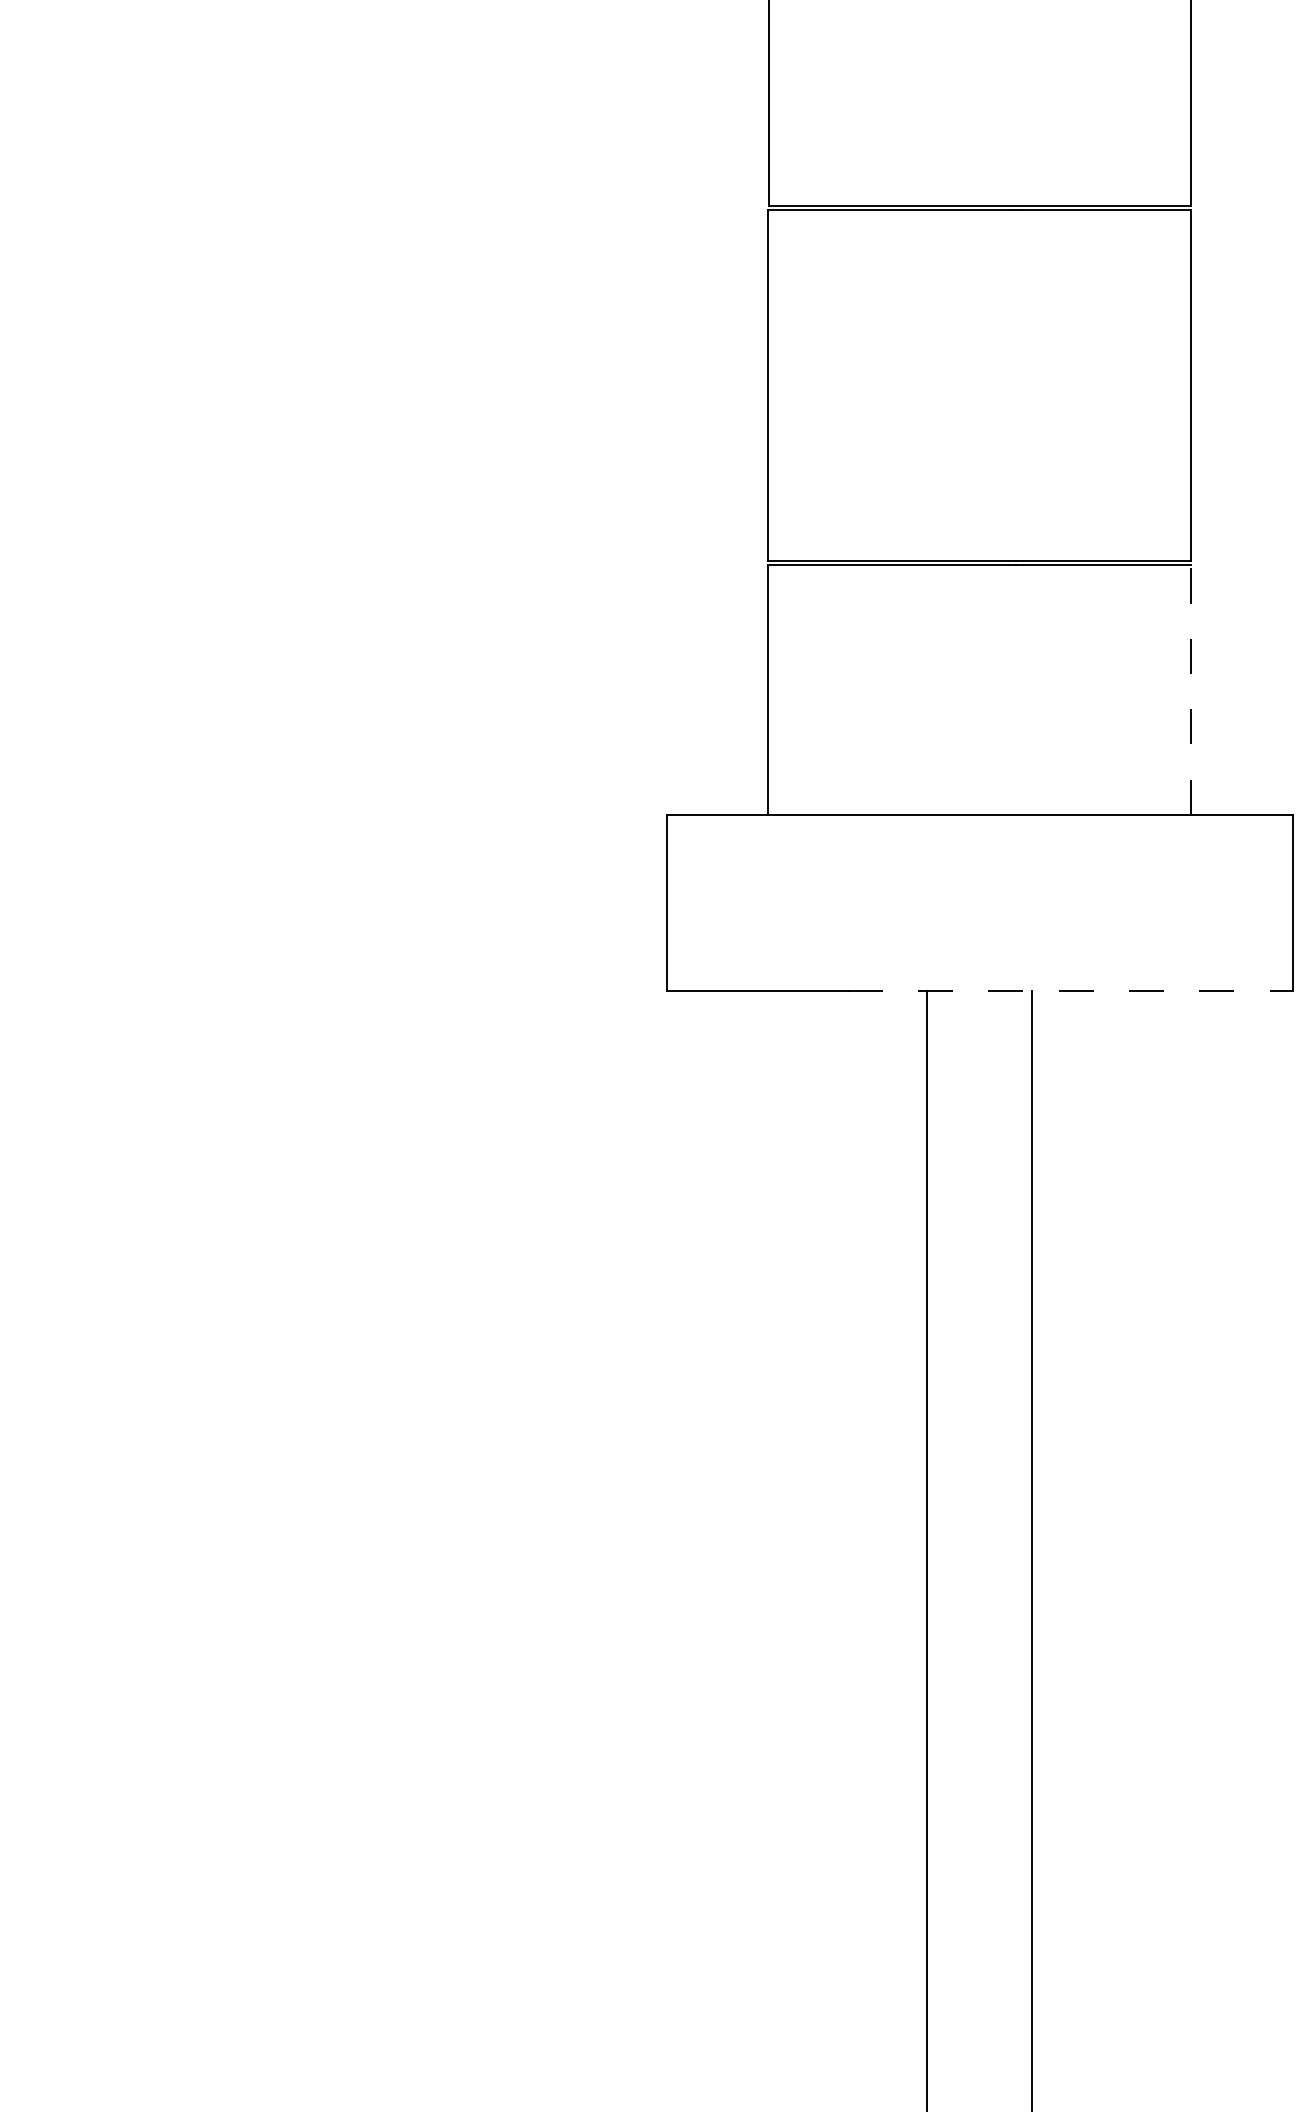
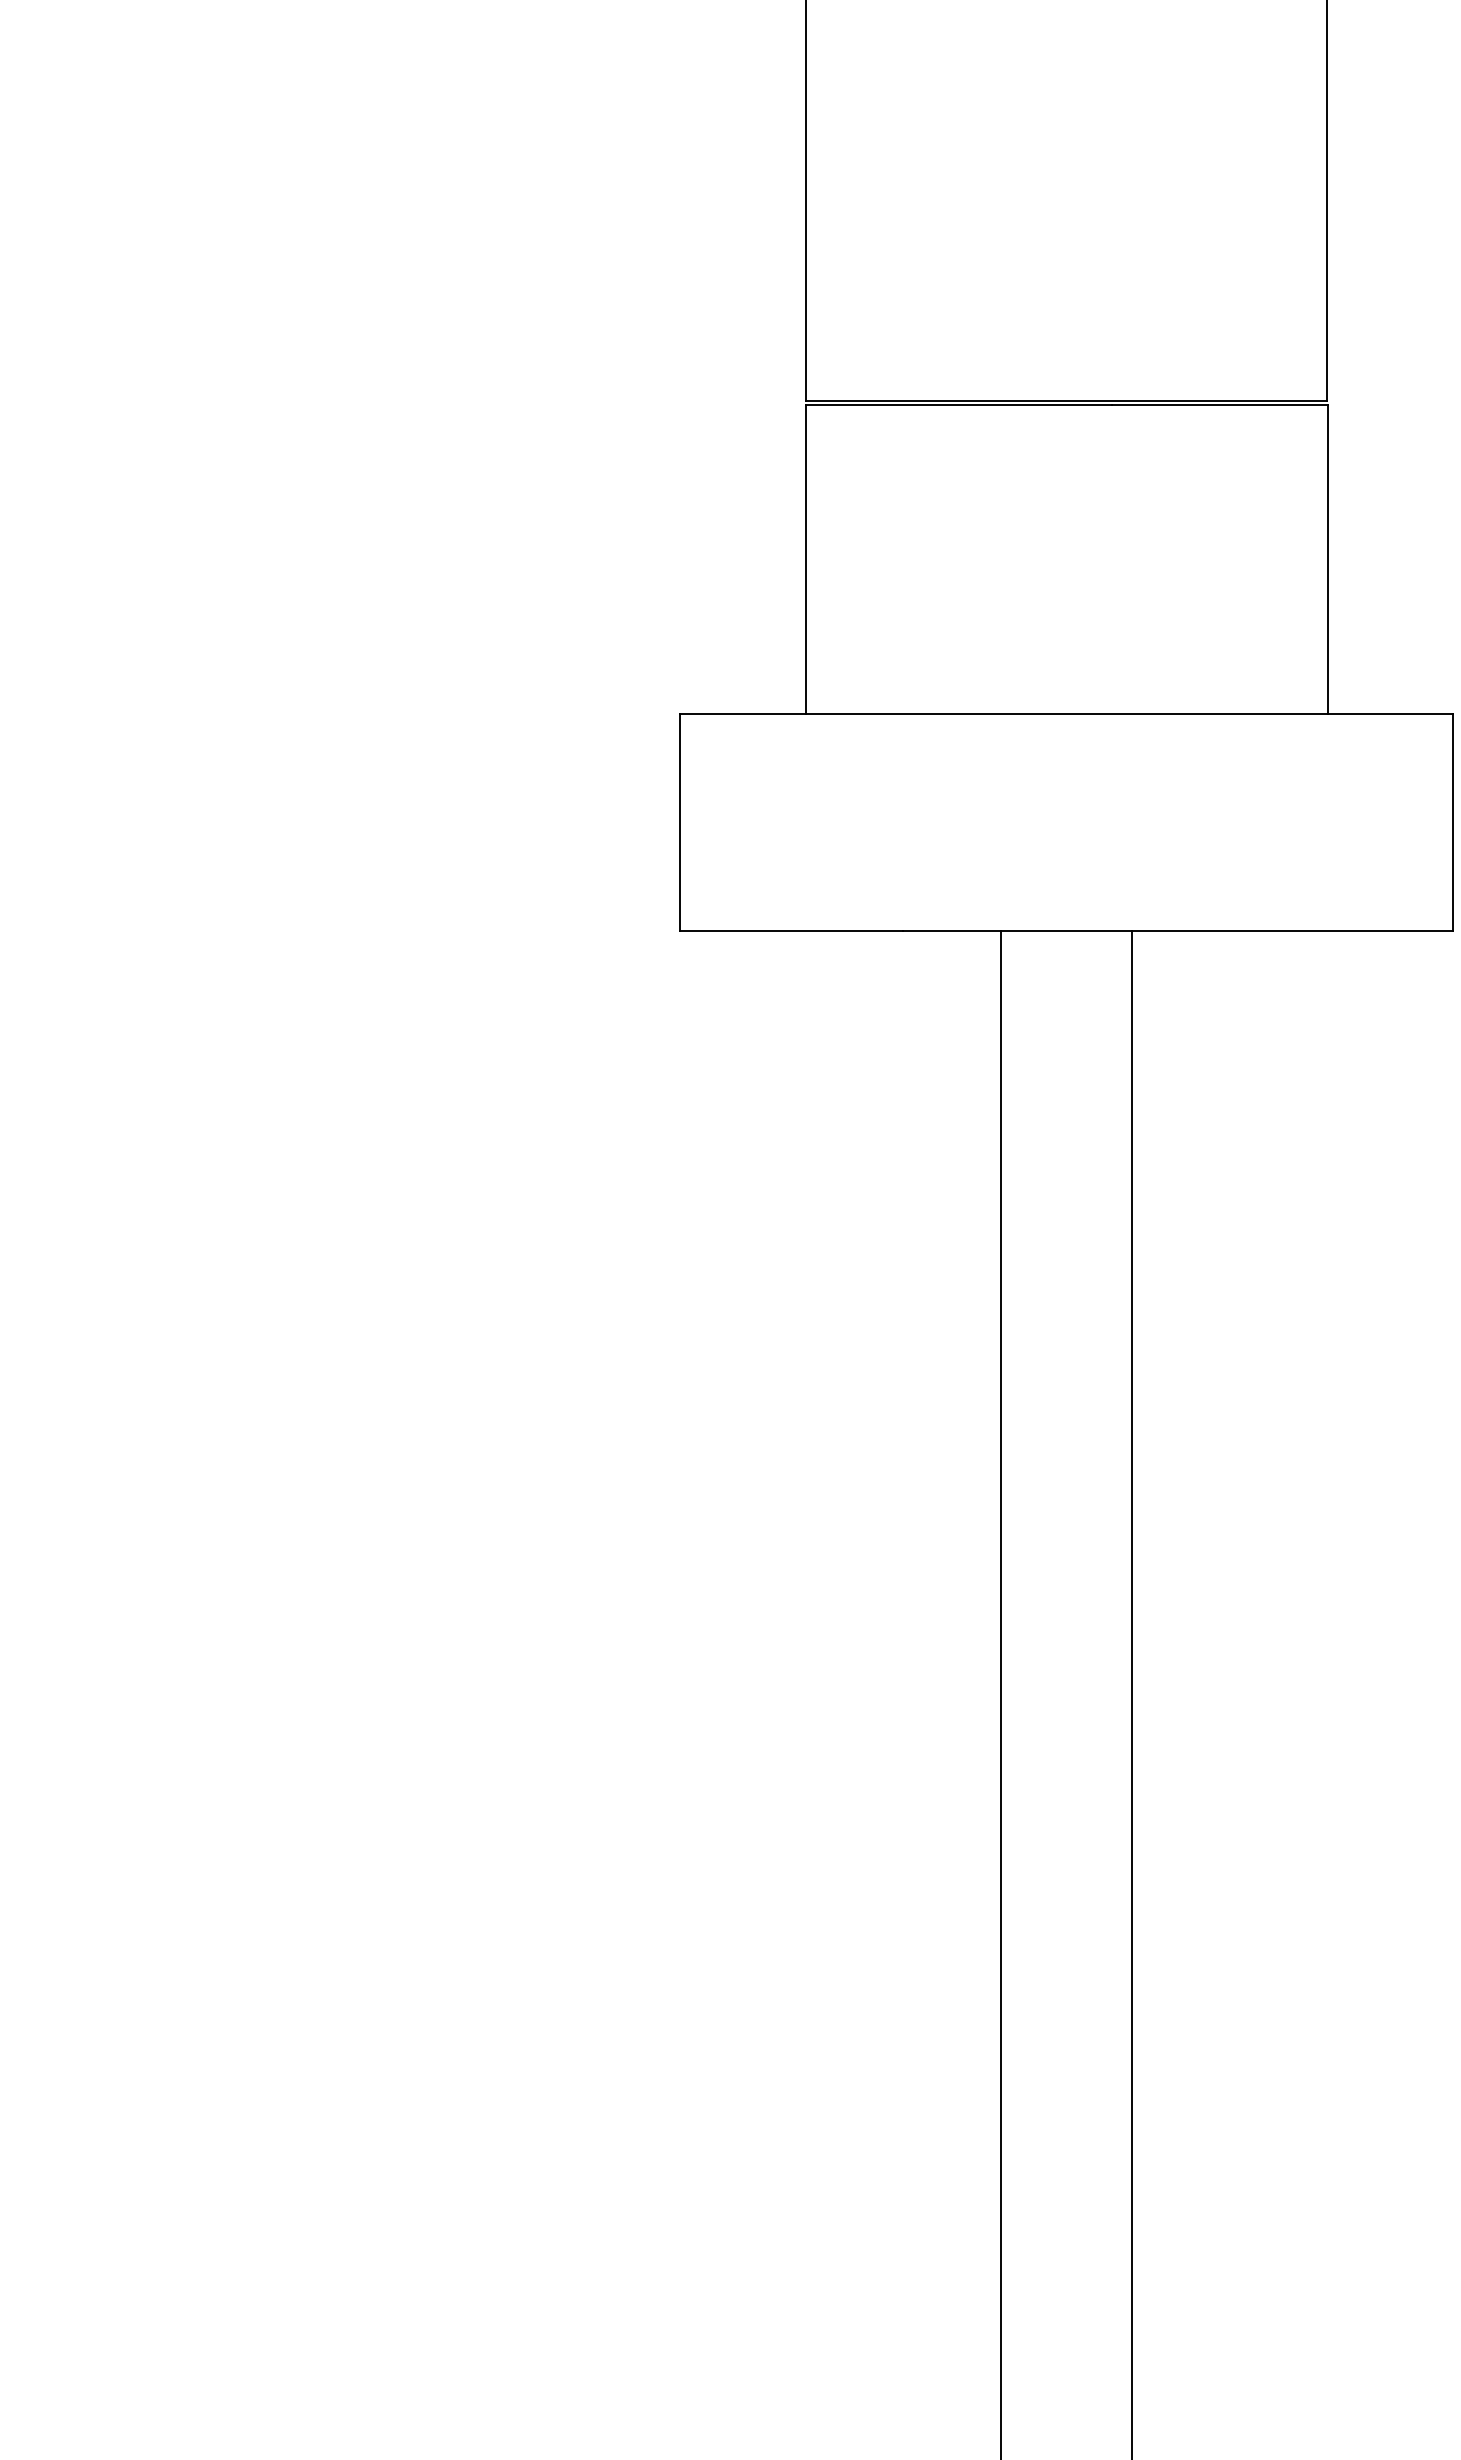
line: (1191, 689) -> (1327, 559), dashed -> solid
line: (1070, 990) -> (1178, 930), dashed -> solid

